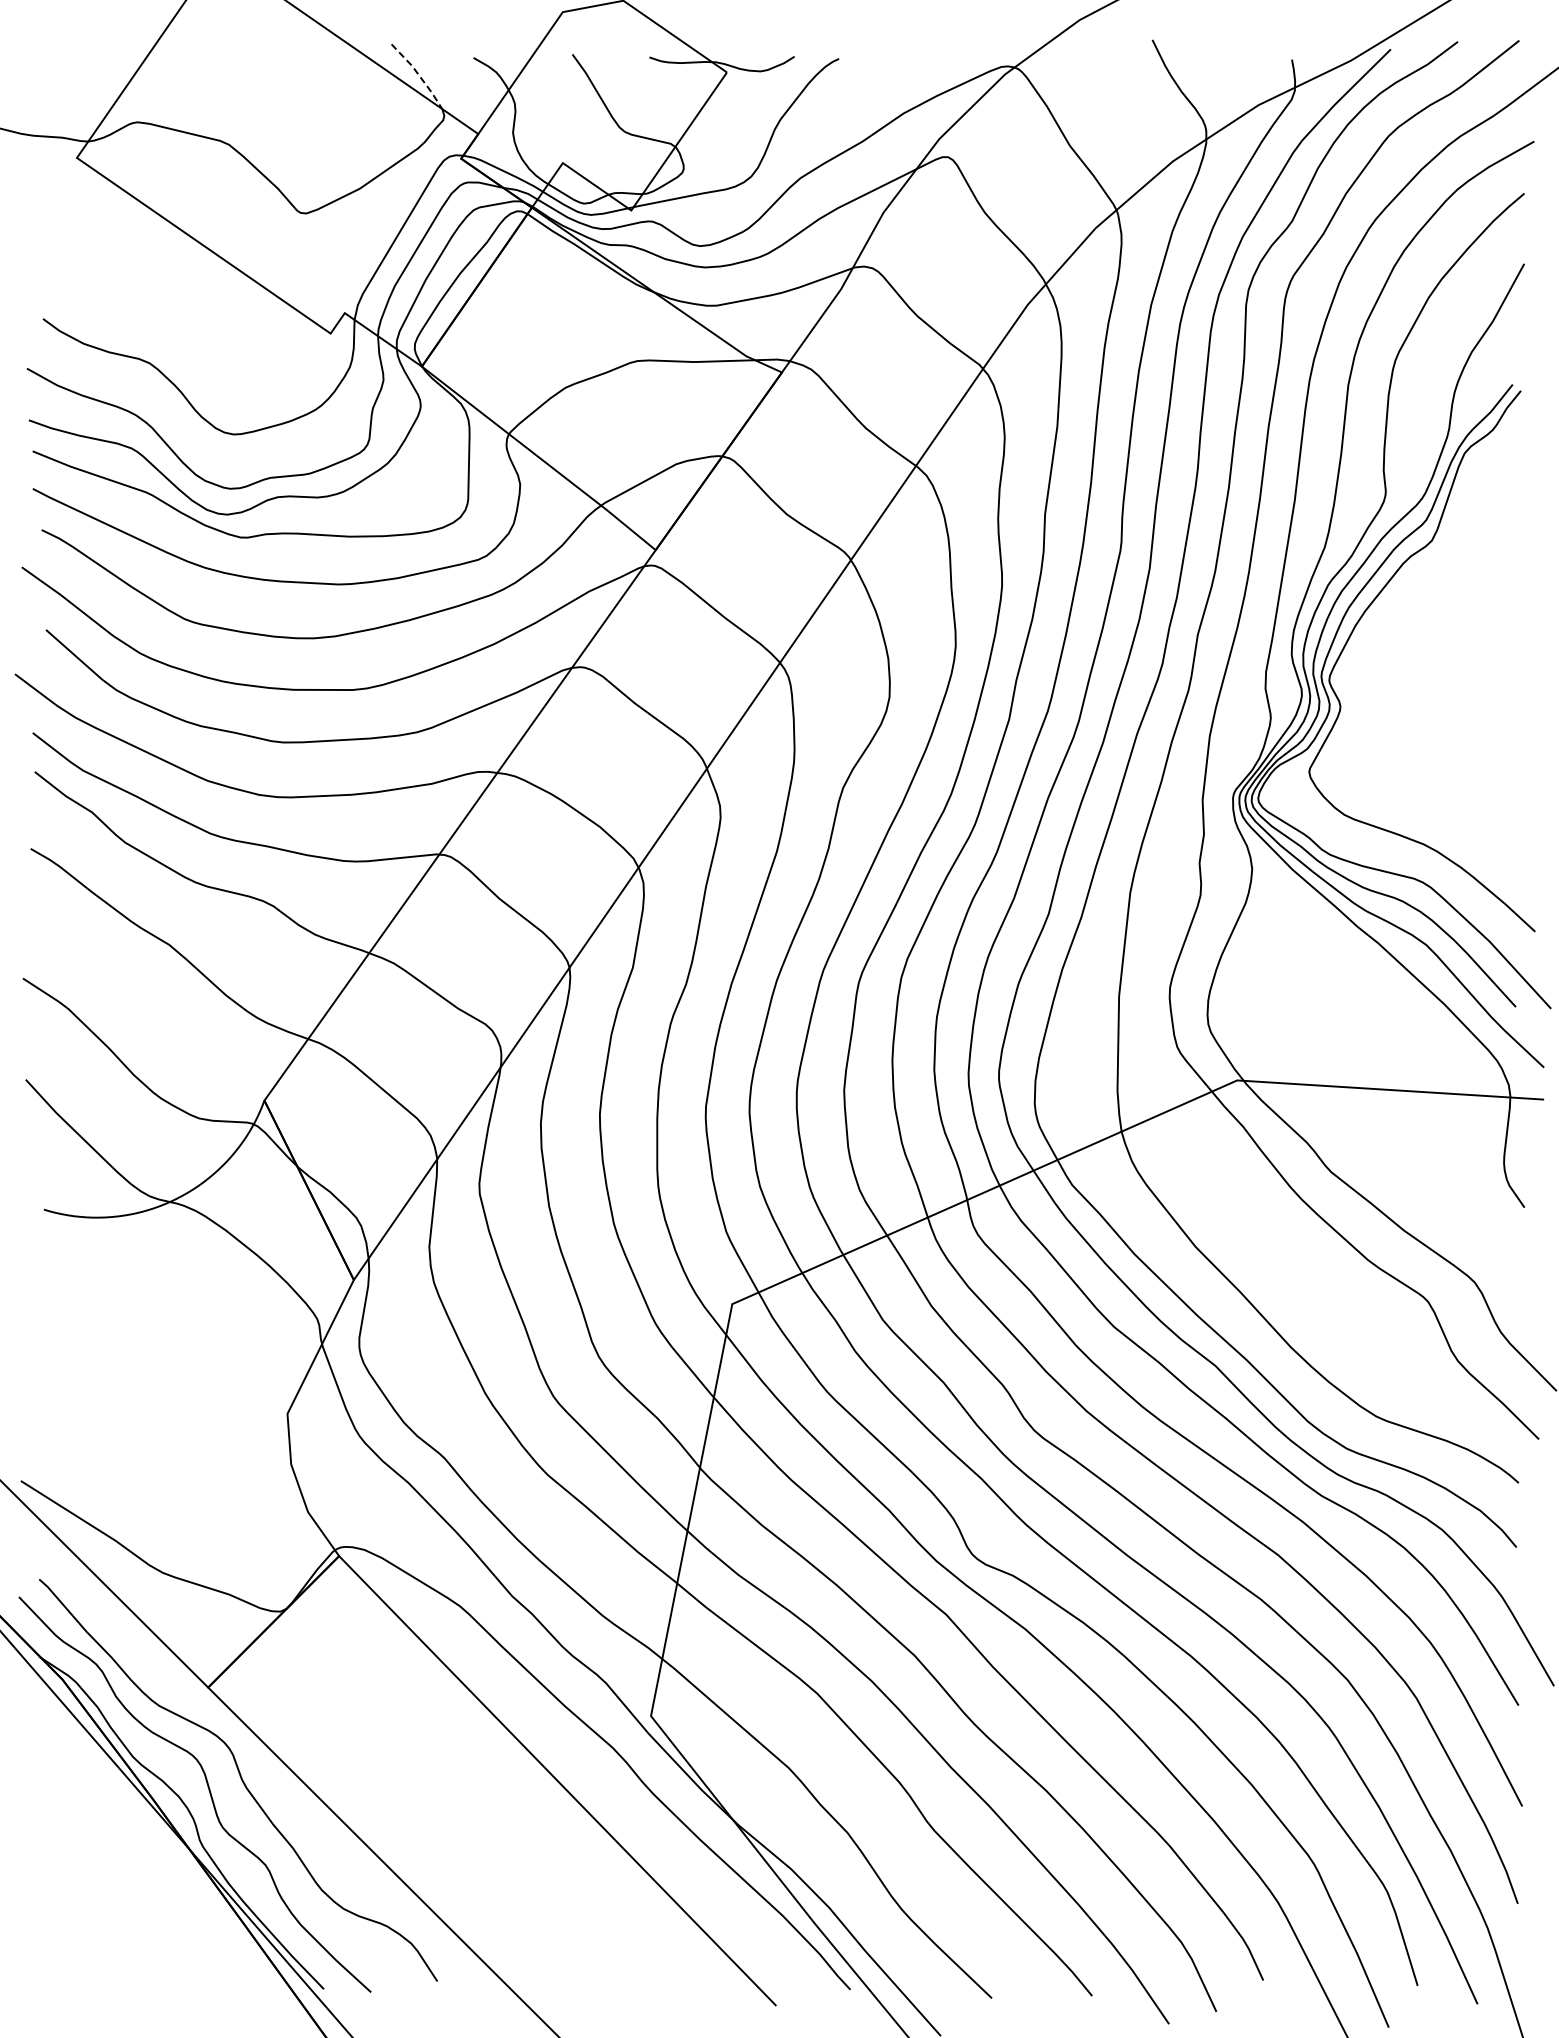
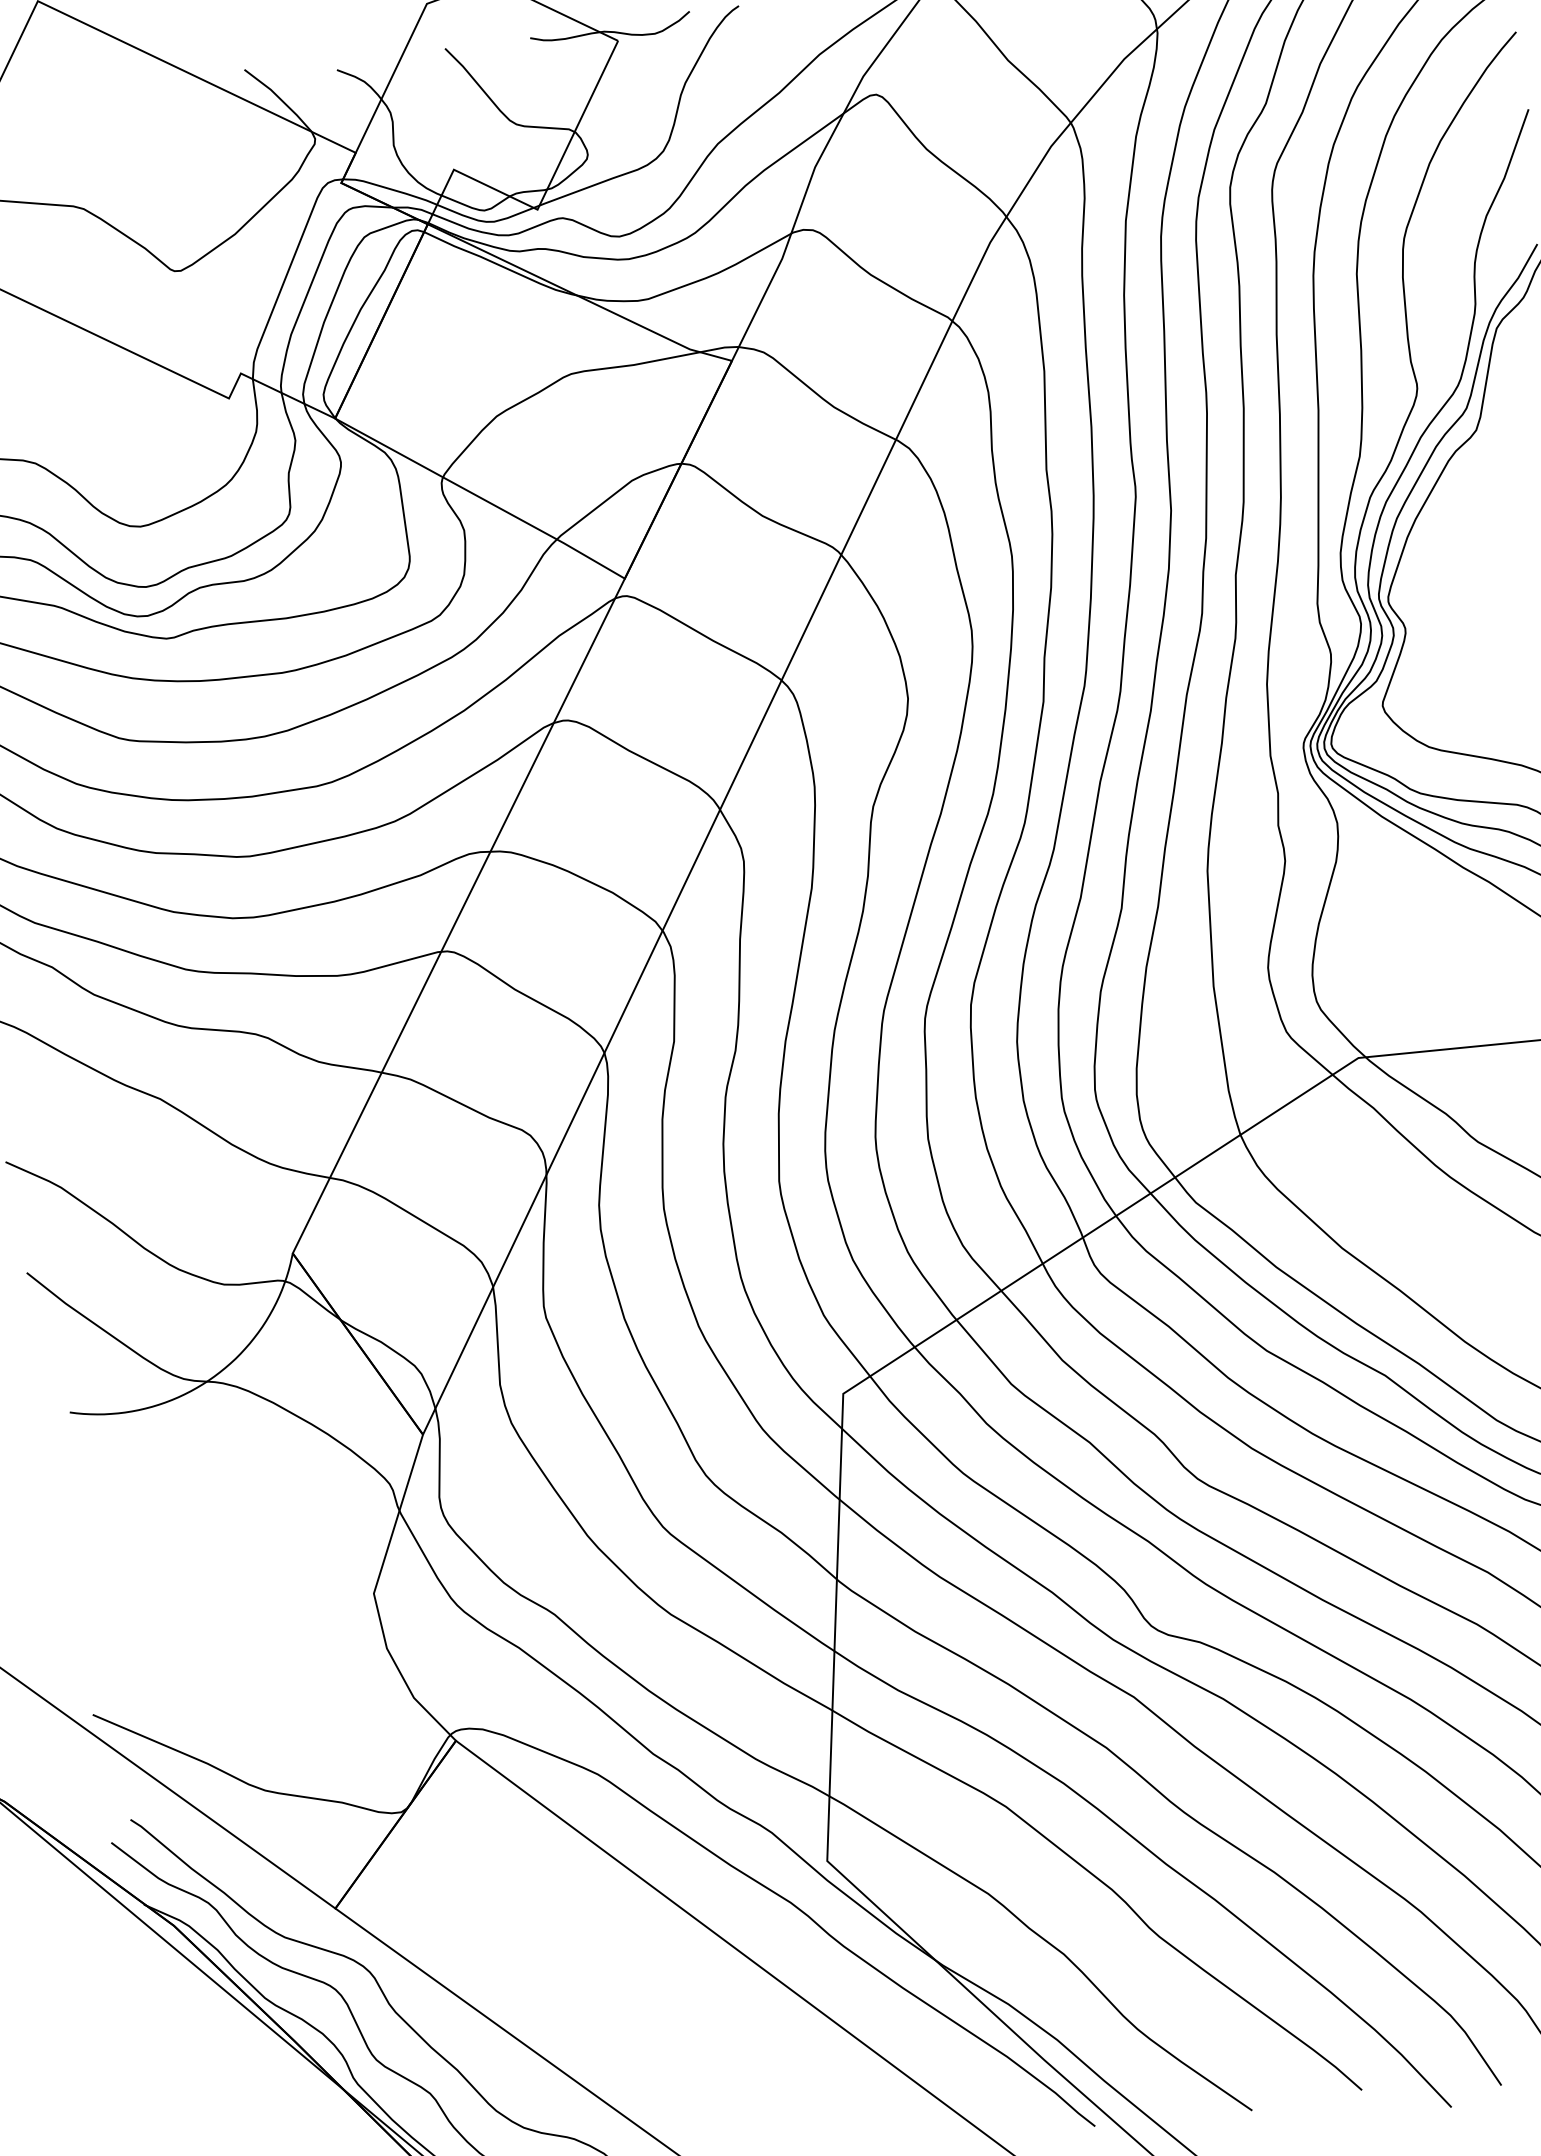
line: (419, 75) -> (280, 98), dashed -> solid

